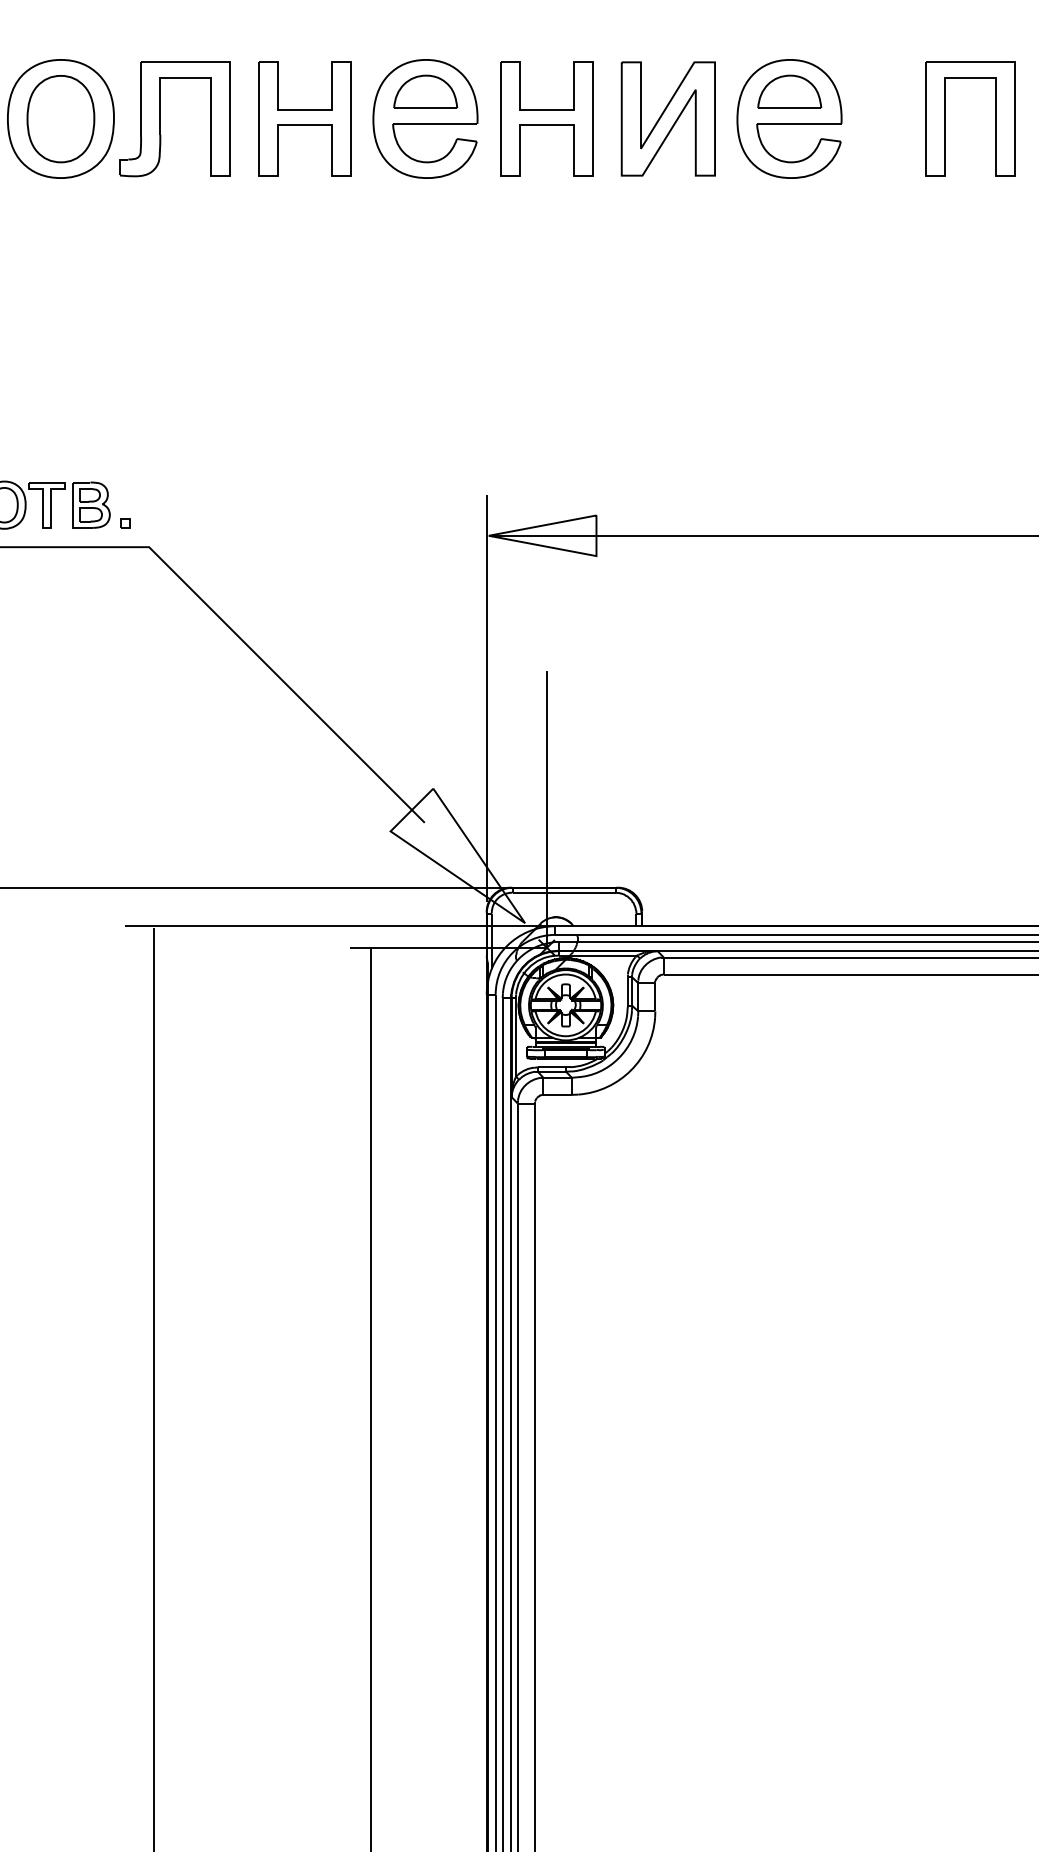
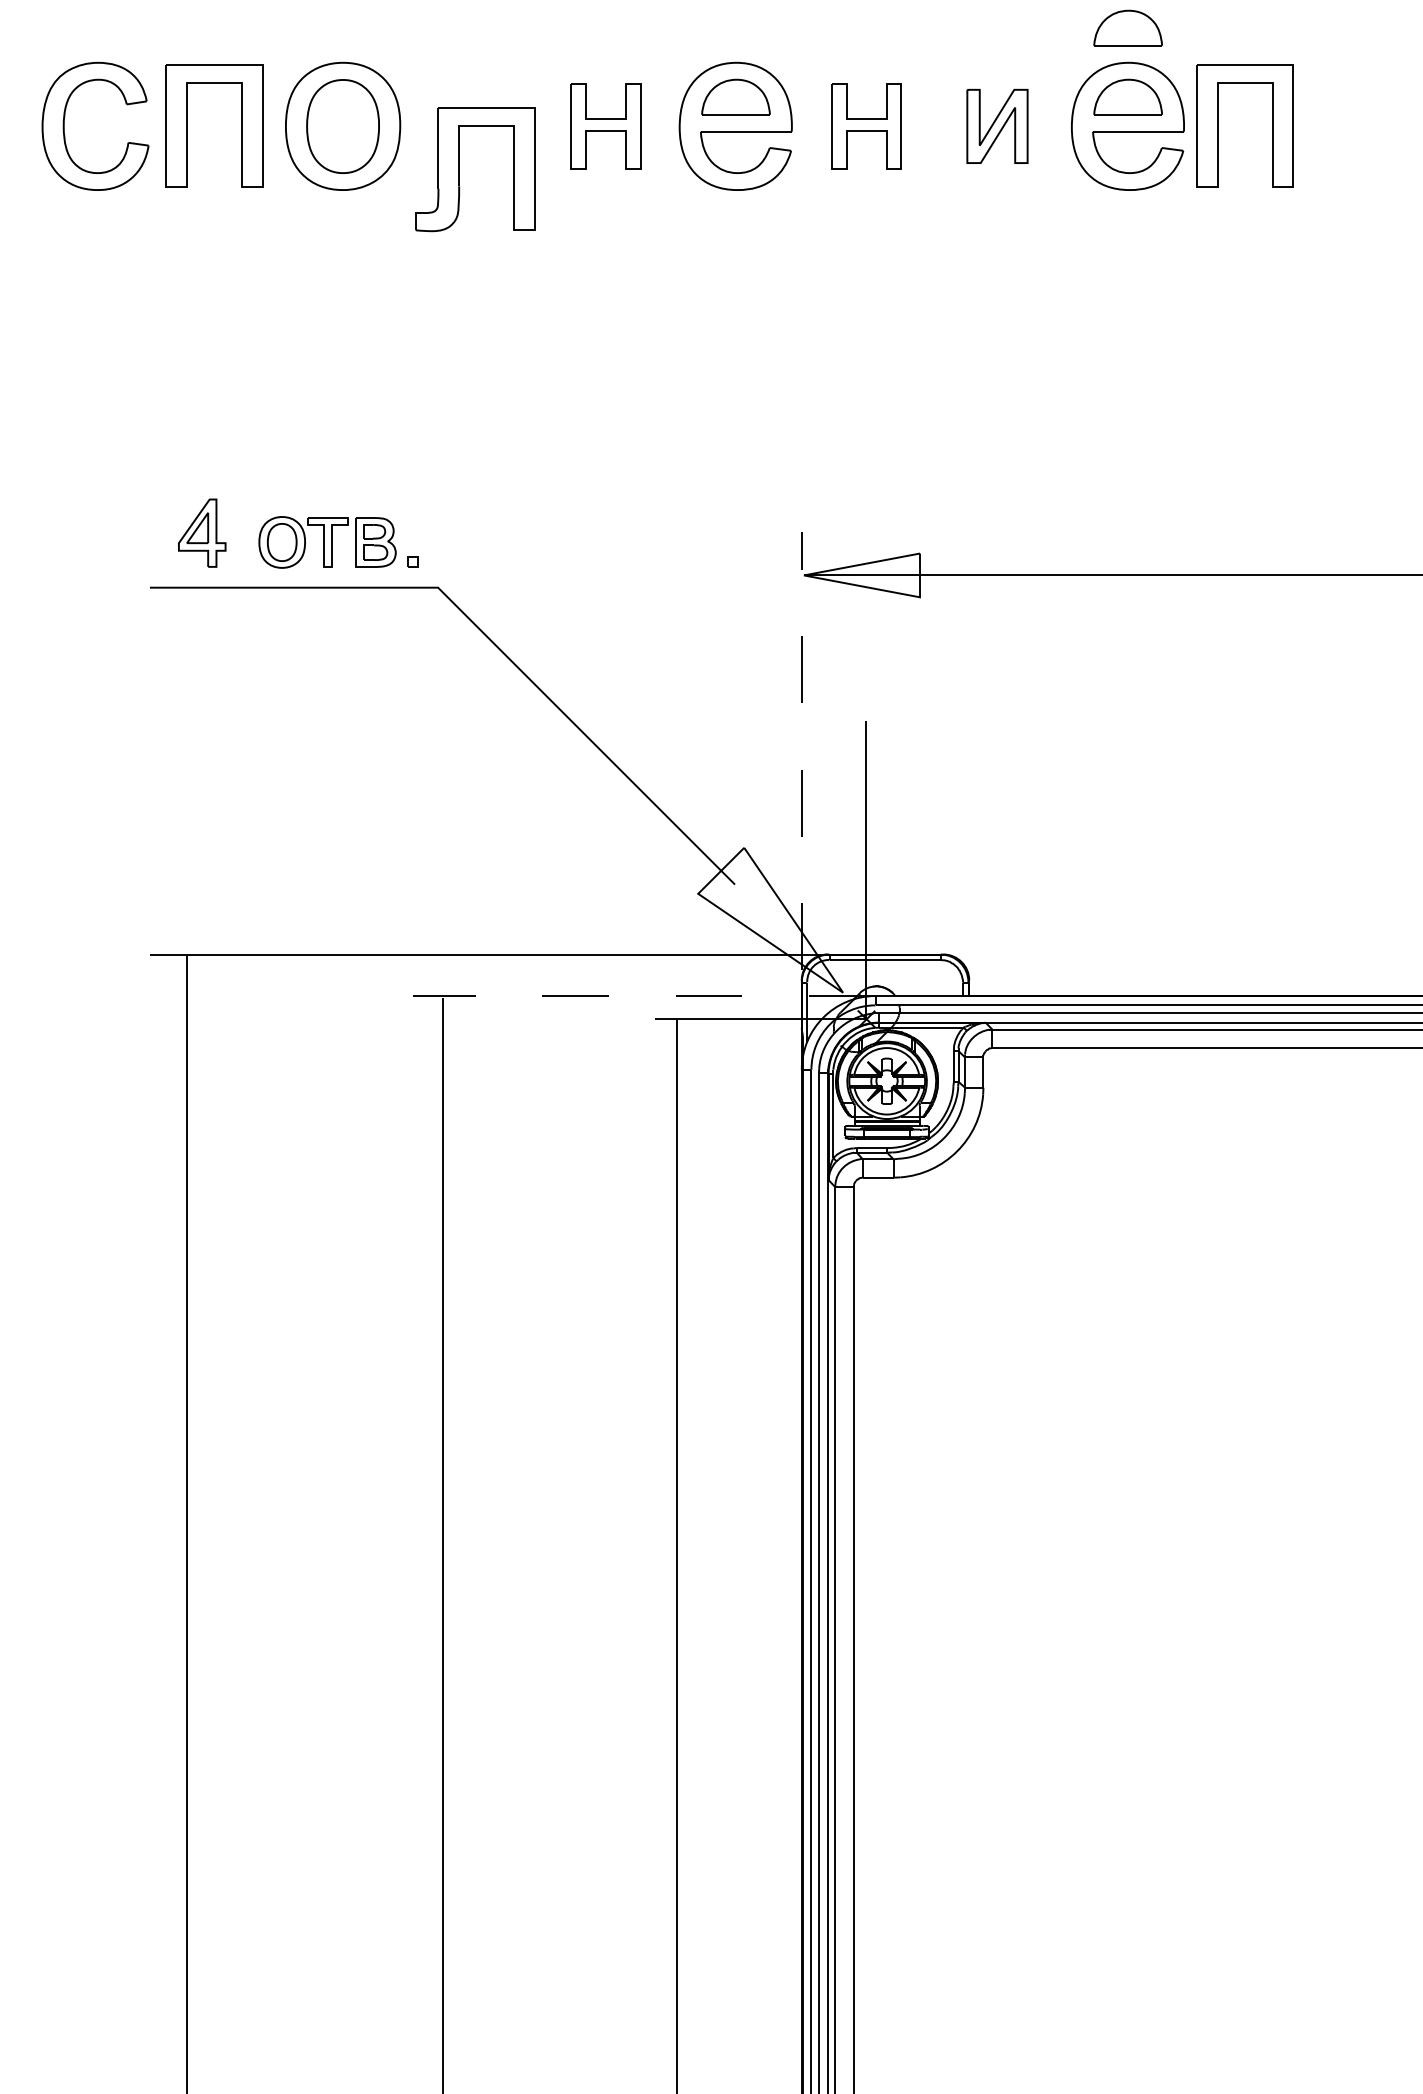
part: (789, 27) -> (1127, 27), added
part: (304, 118) -> (605, 125), size x0.7
part: (546, 118) -> (866, 125), size x0.7
part: (945, 118) -> (1218, 125), moved
part: (160, 119) -> (459, 169), moved
part: (668, 119) -> (997, 126), size x0.6
line: (486, 698) -> (801, 750), solid -> dashed
line: (340, 926) -> (644, 996), solid -> dashed

